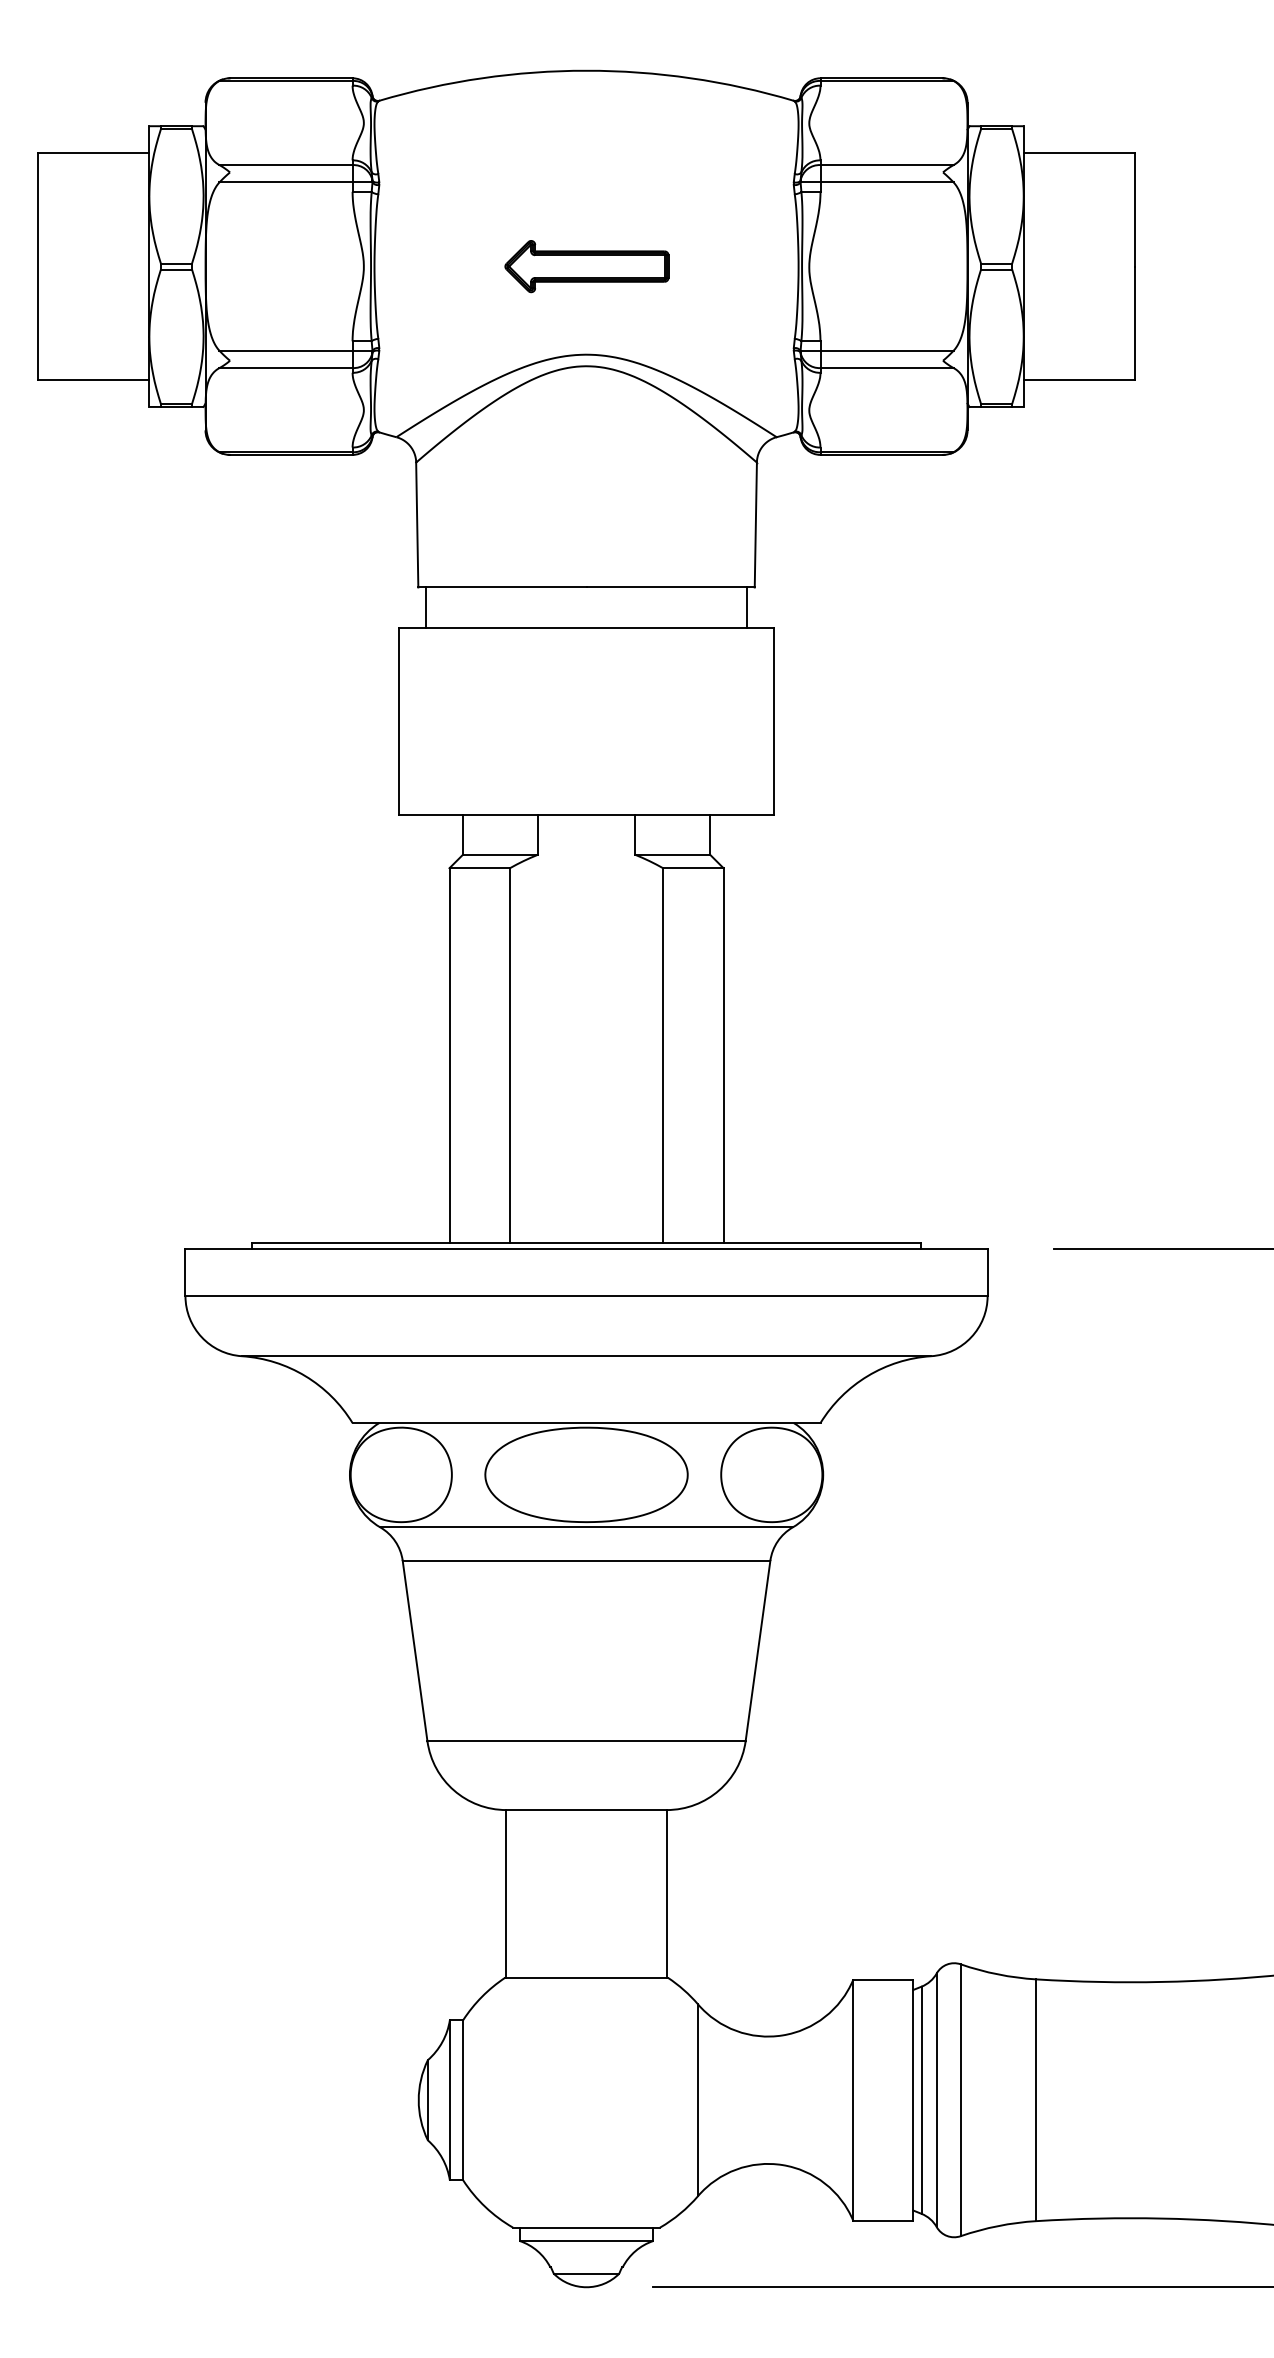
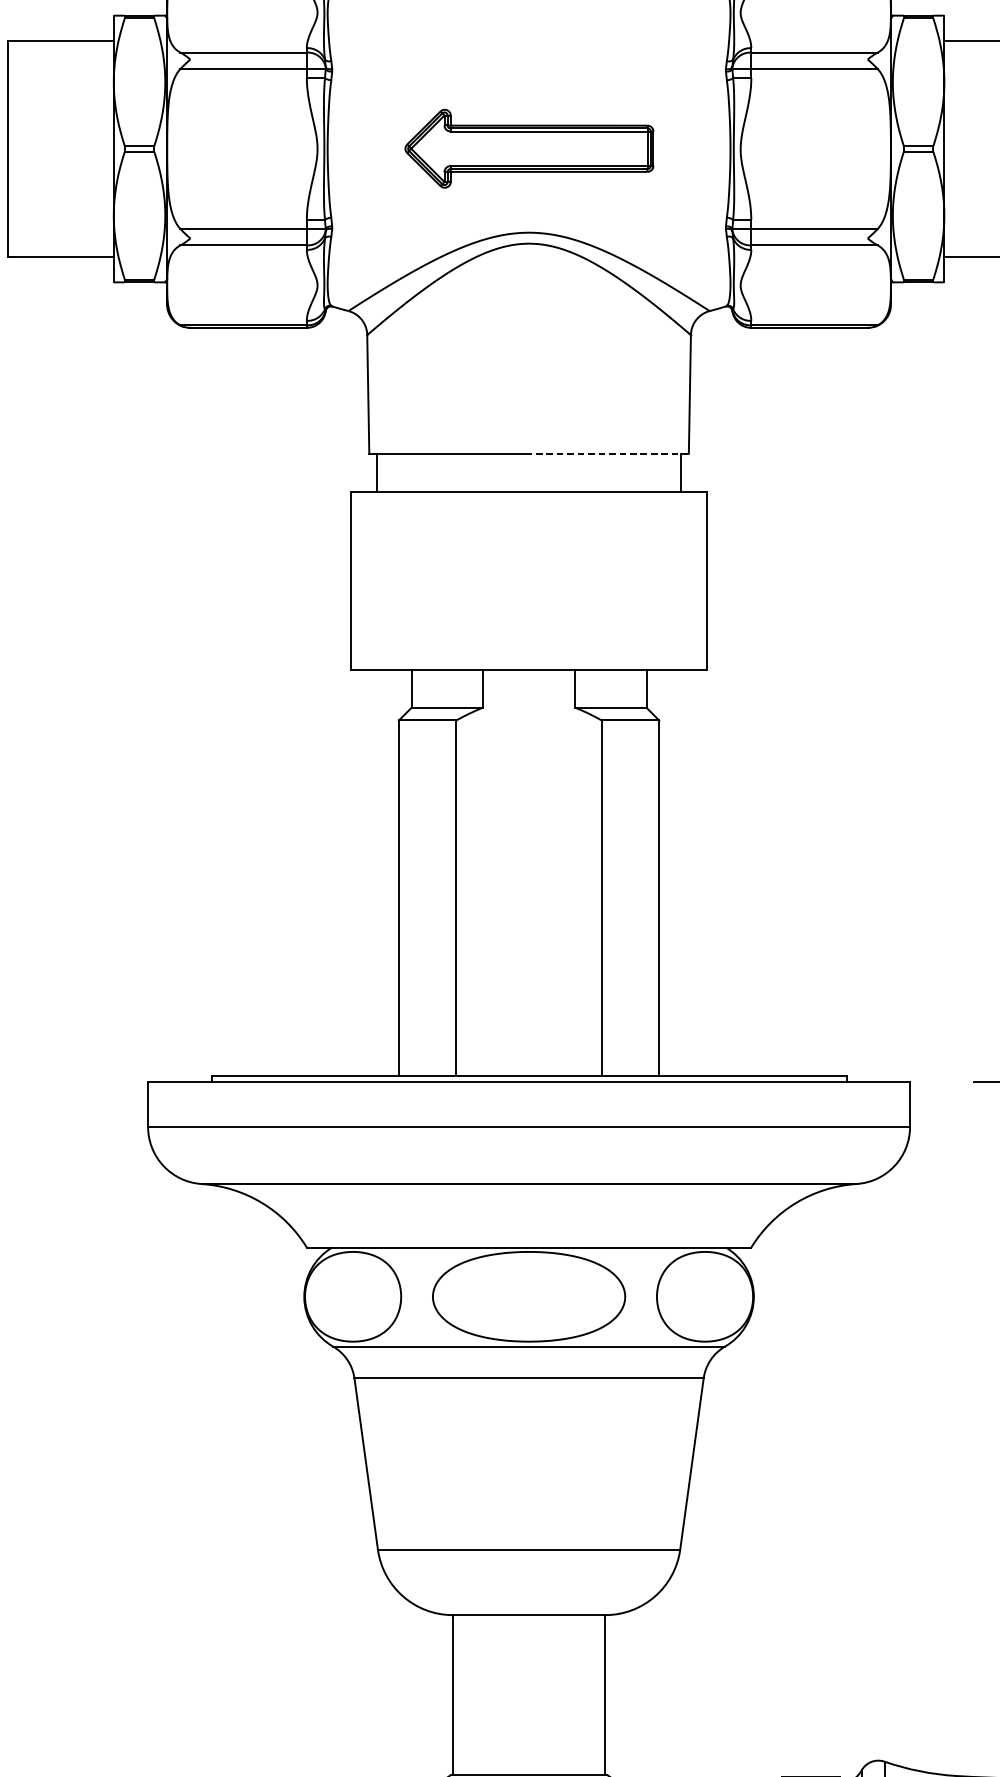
part: (586, 266) -> (529, 148), size x1.6
line: (670, 587) -> (608, 453), solid -> dashed

